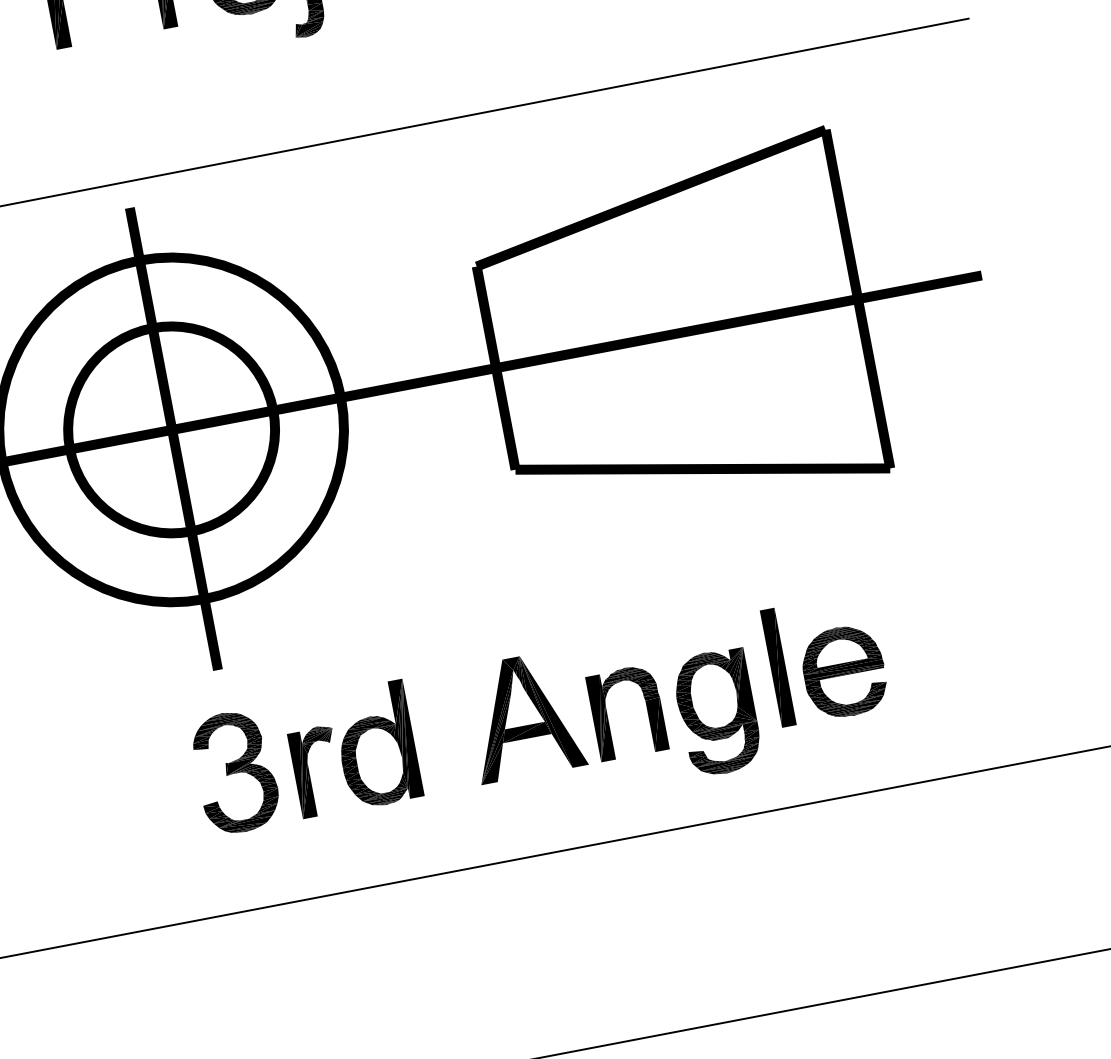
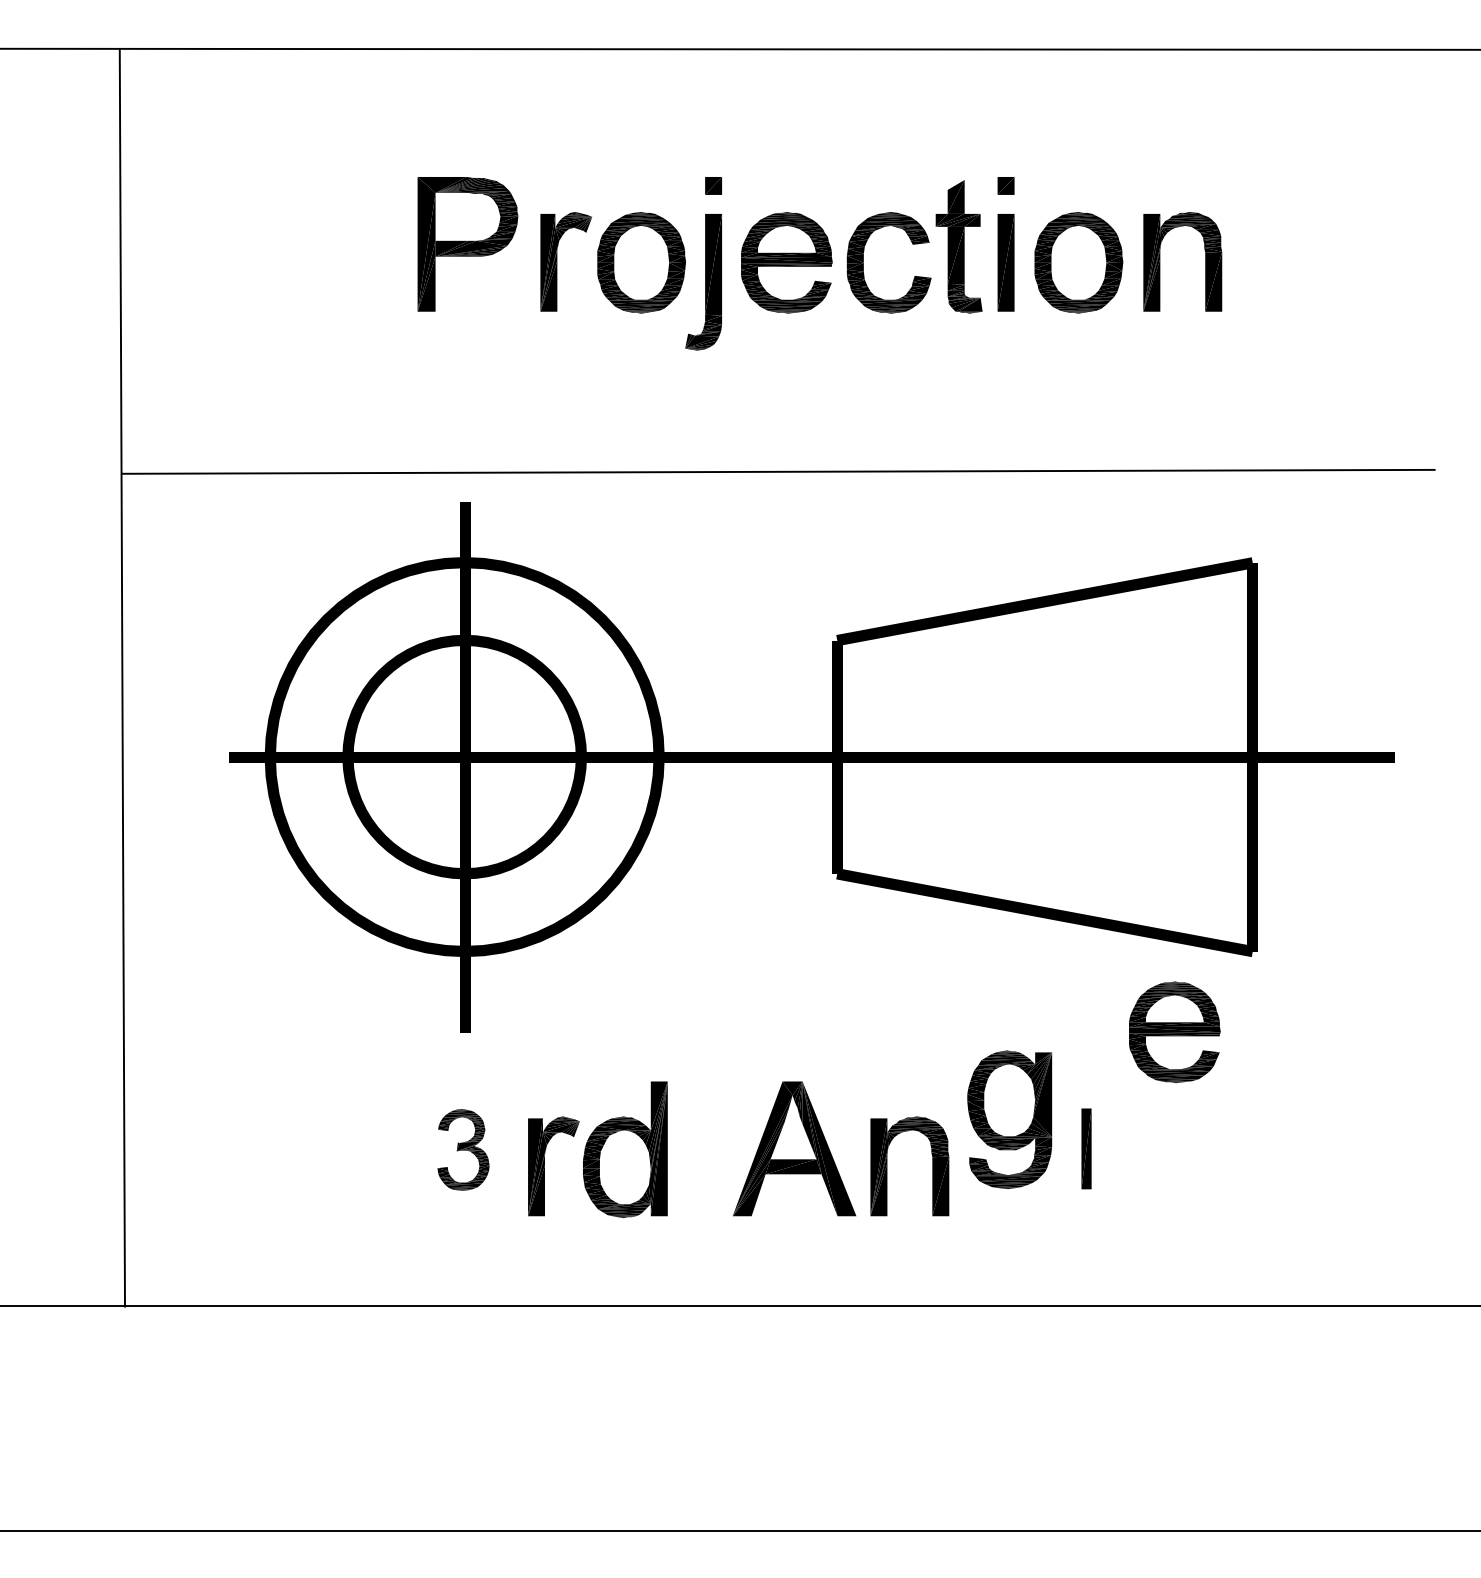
part: (778, 667) -> (1086, 1148), size x0.6
part: (844, 672) -> (1174, 1032), moved
part: (717, 712) -> (1009, 1119), moved
part: (235, 771) -> (463, 1149), size x0.6

